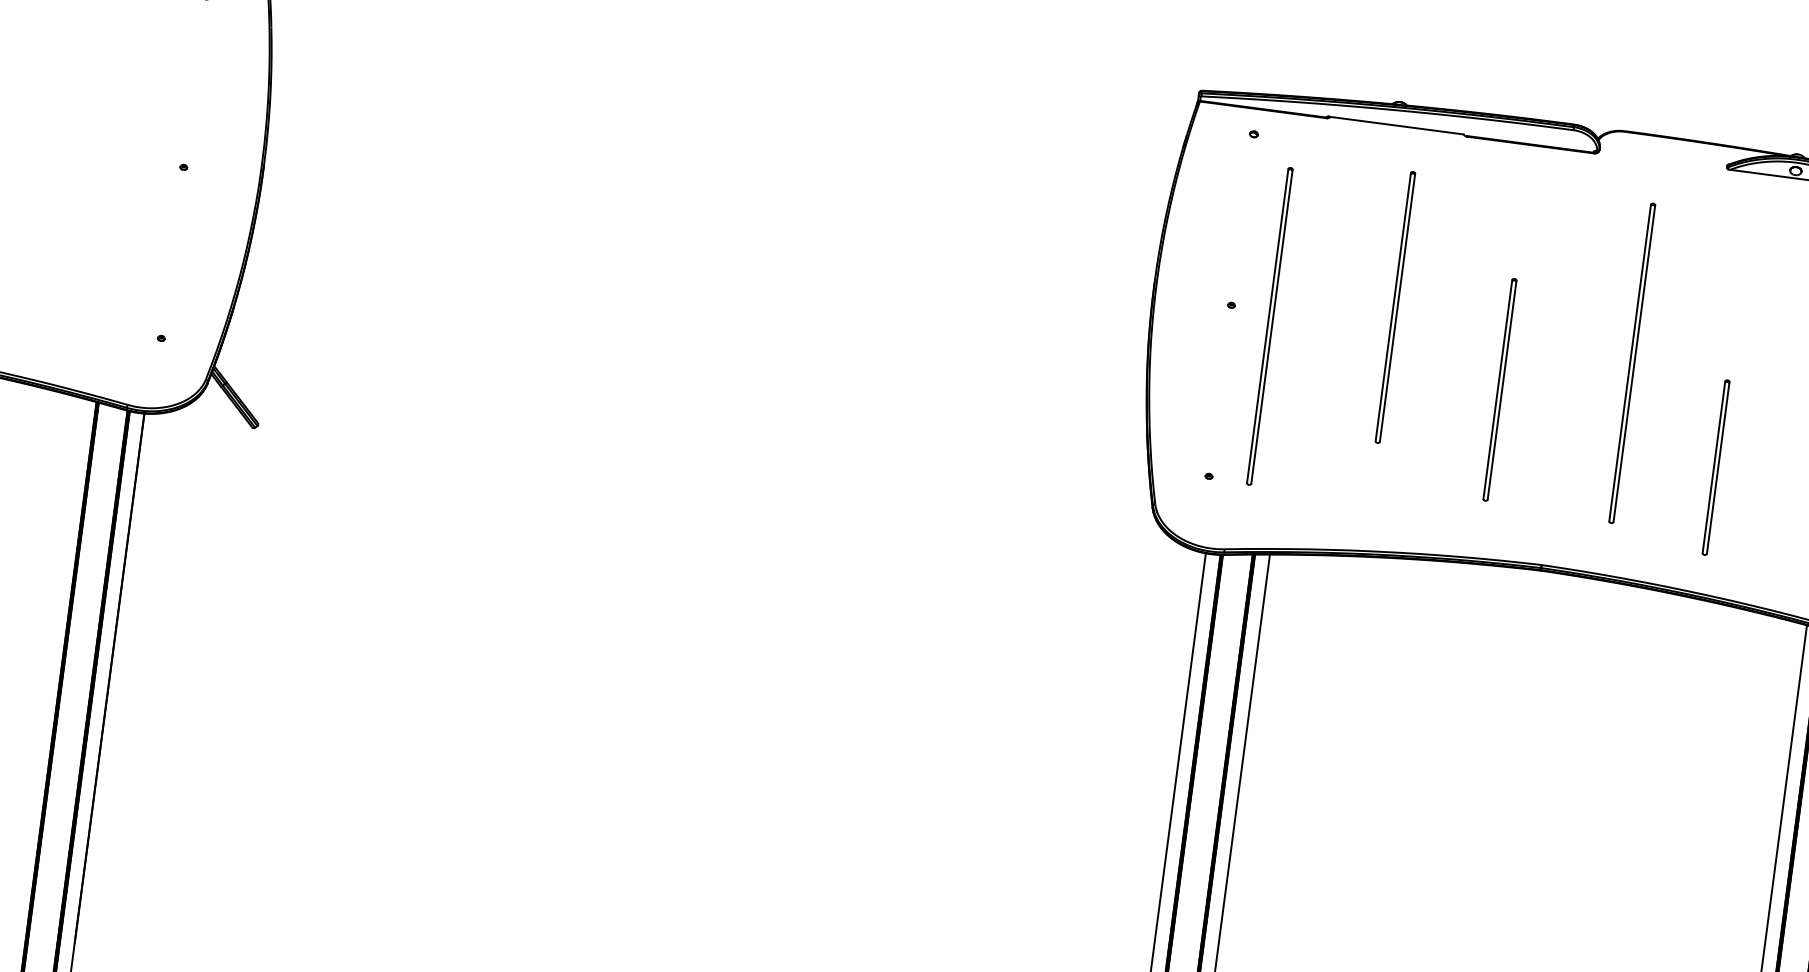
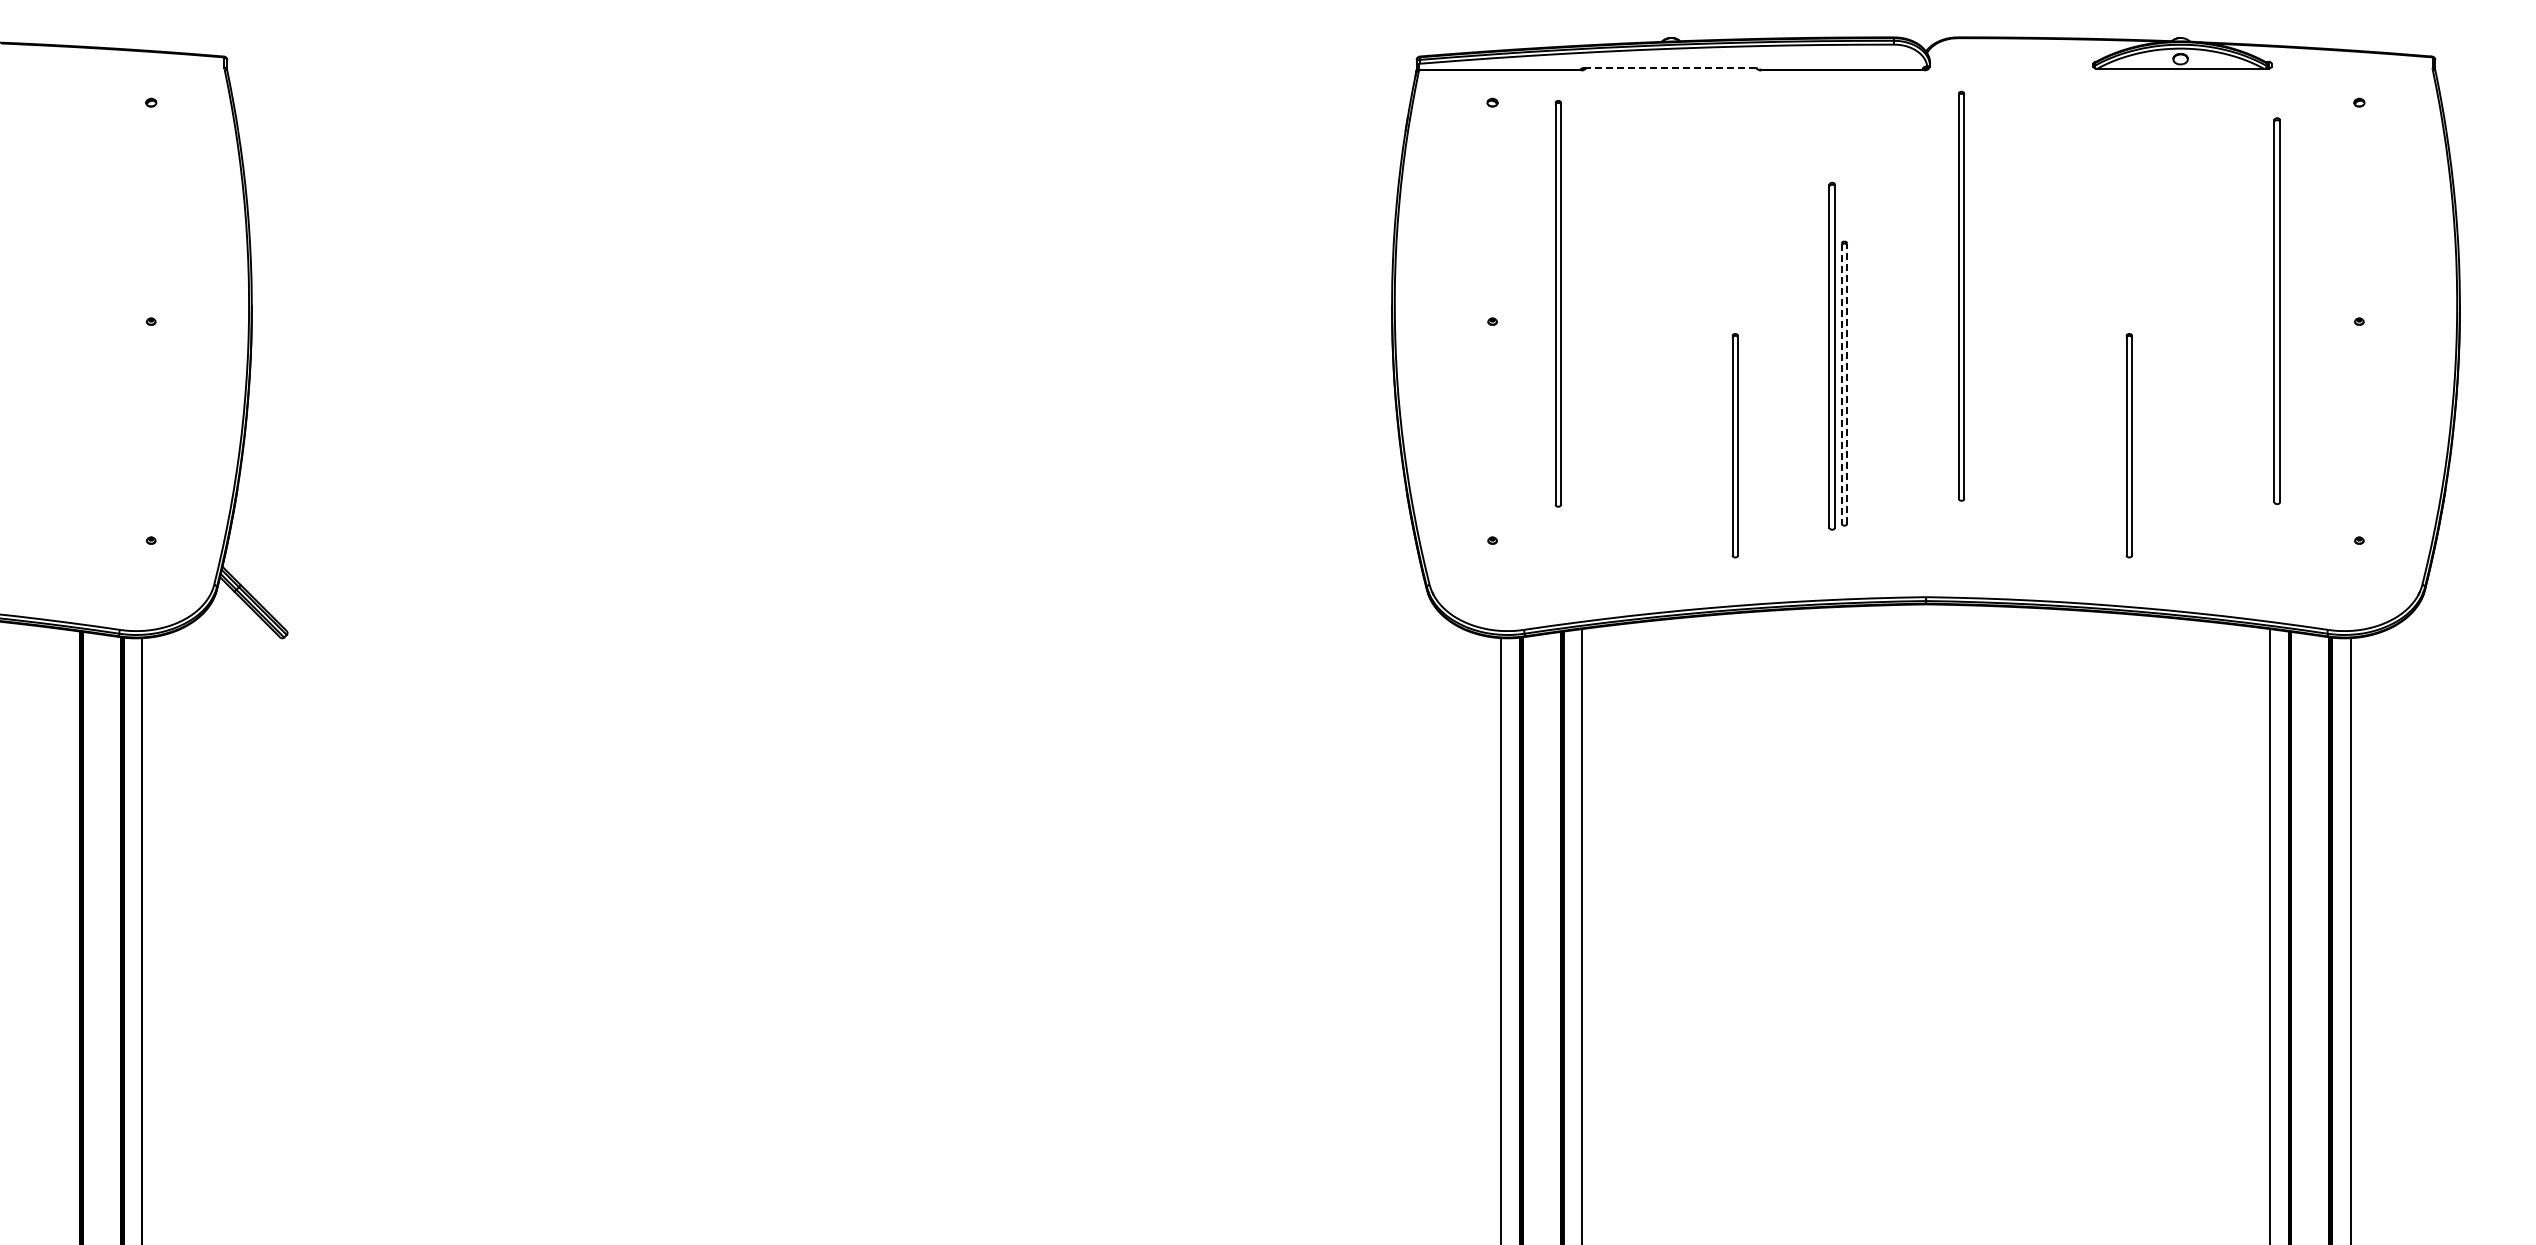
line: (1394, 125) -> (1668, 68), solid -> dashed
part: (1394, 306) -> (1831, 355), moved
part: (1269, 326) -> (1557, 303), moved
part: (1632, 362) -> (1961, 295), moved
line: (1497, 390) -> (1841, 384), solid -> dashed
line: (1502, 390) -> (1847, 383), solid -> dashed
part: (1407, 426) -> (1734, 445), added

